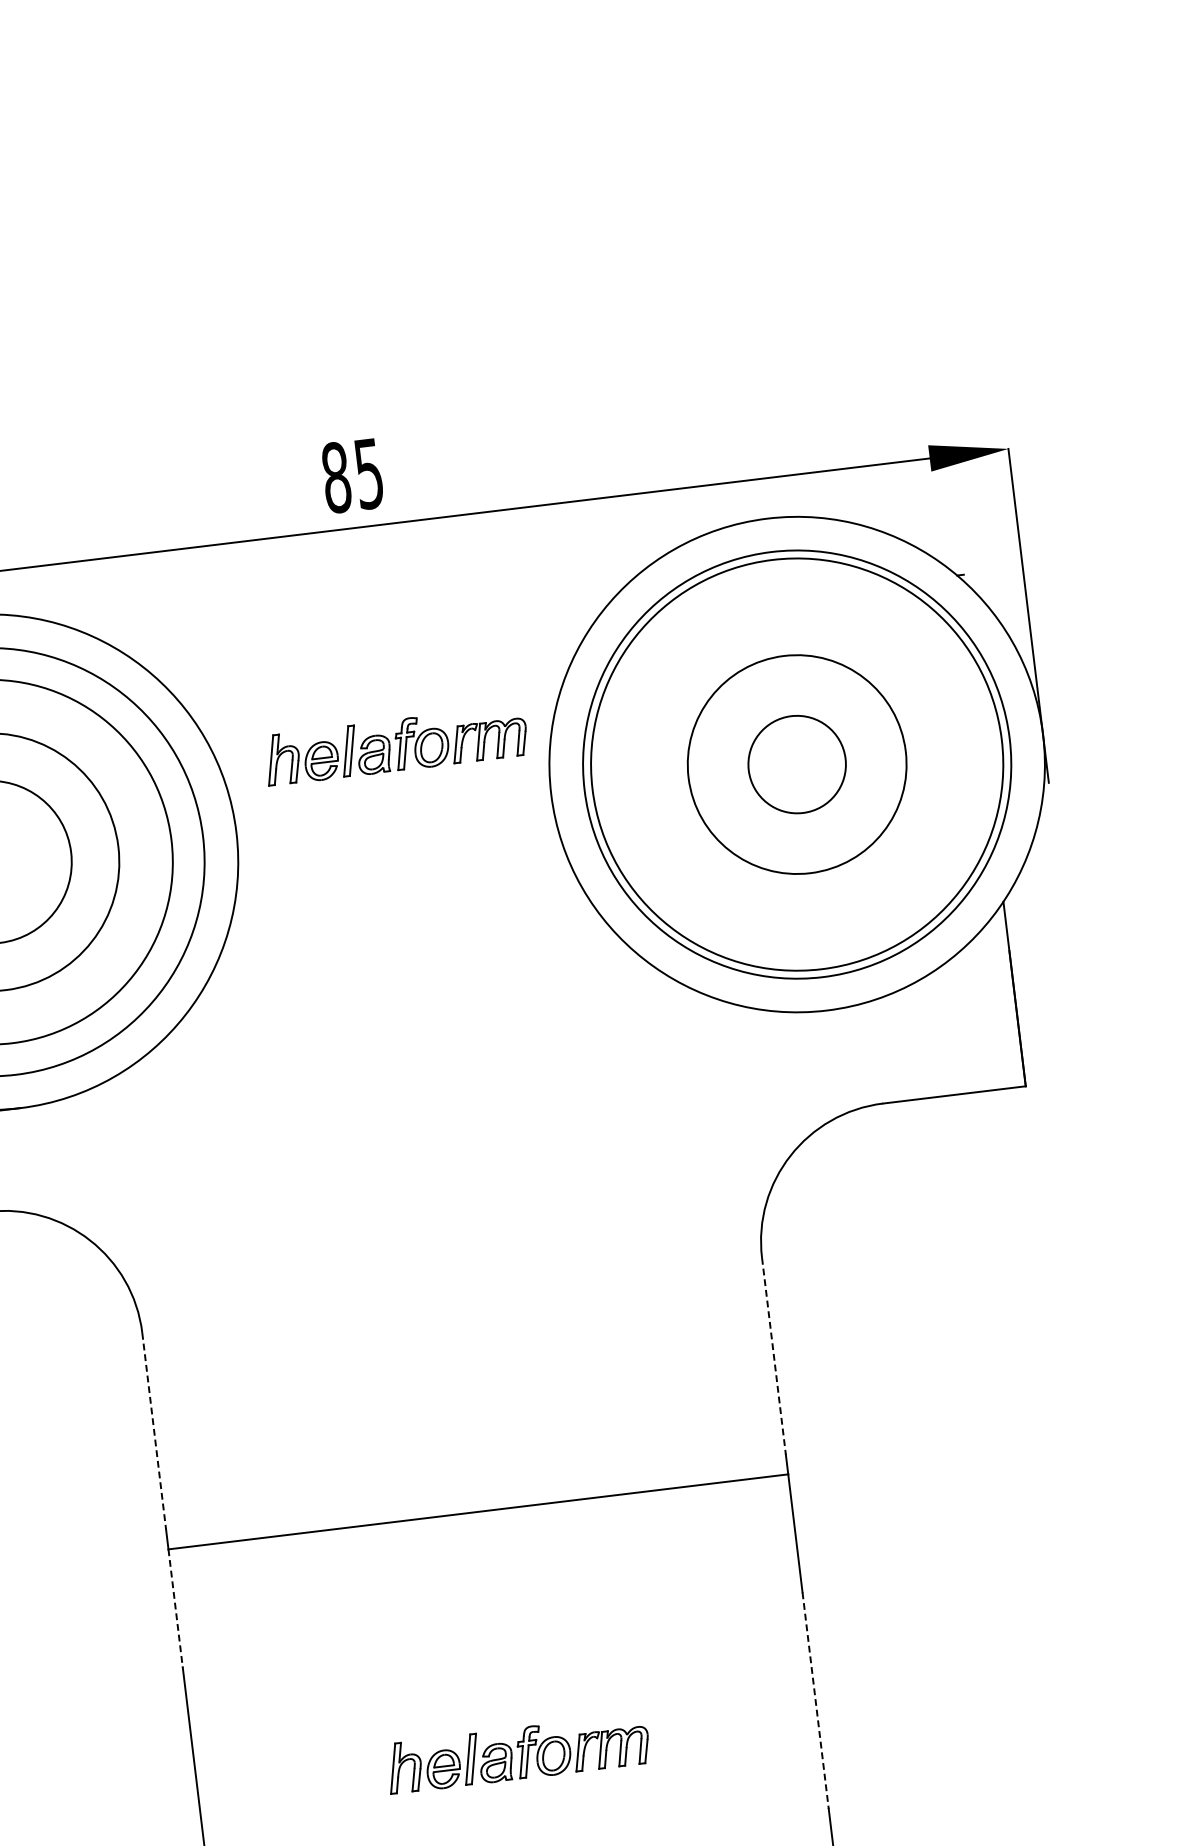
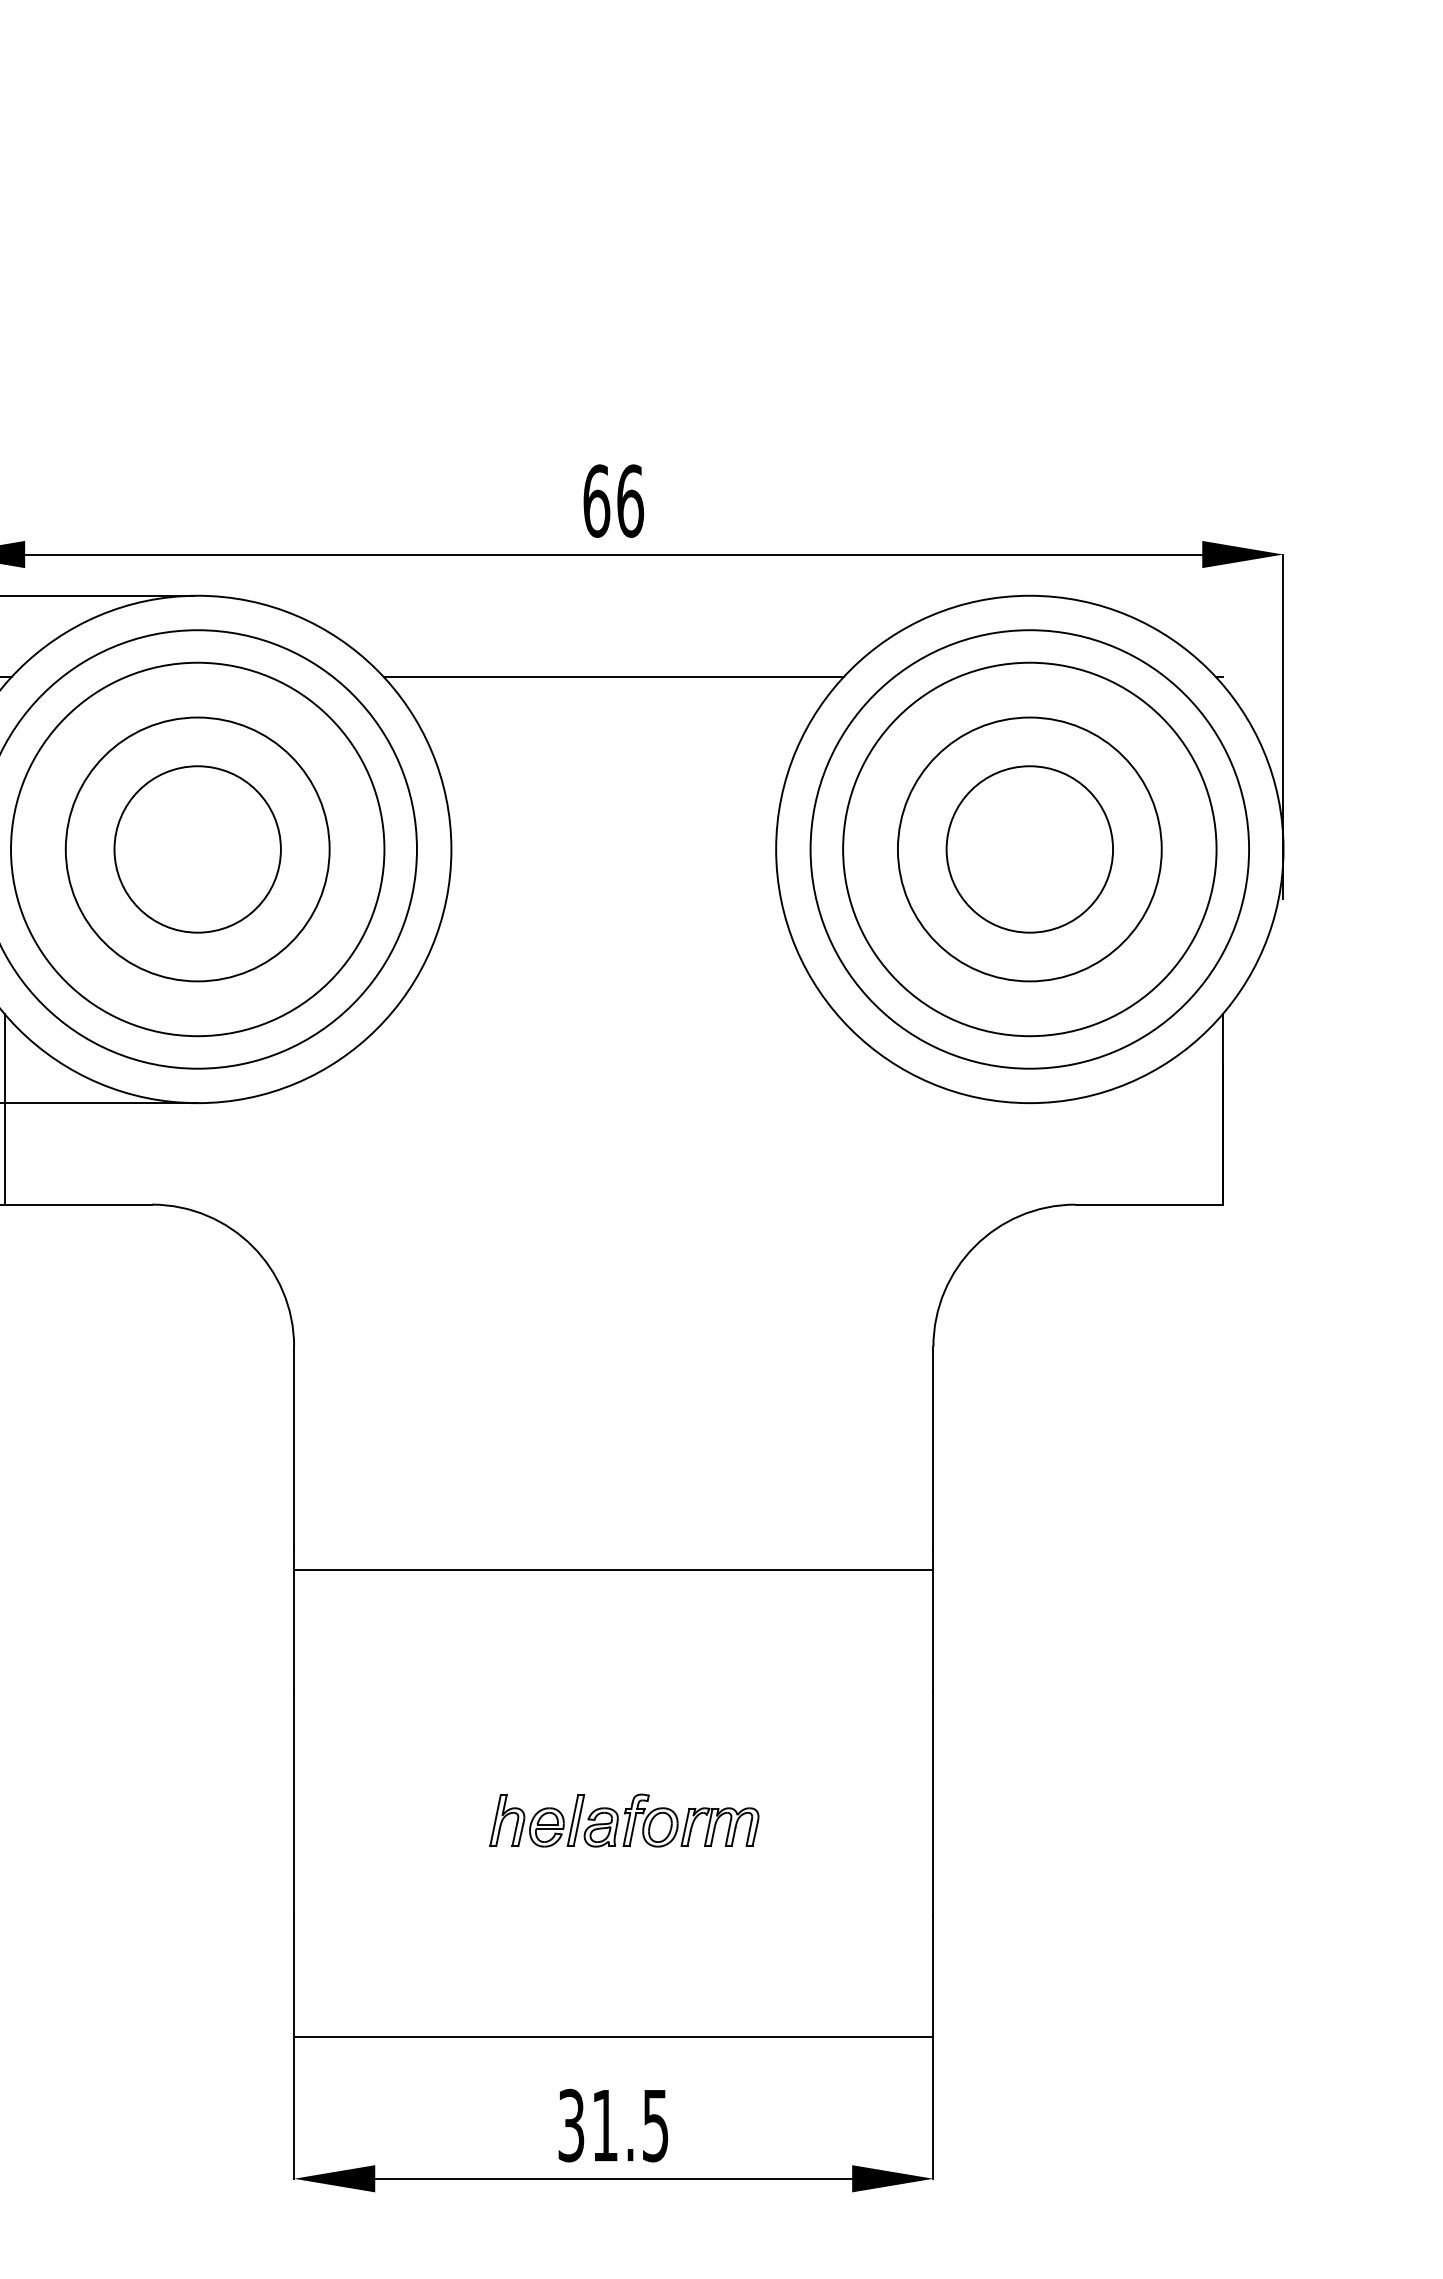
text: (352, 475) -> (613, 500), 85 -> 66
line: (373, 645) -> (613, 676), added
part: (396, 745) -> (624, 780), removed
circle: (796, 764) -> (1029, 849), size x0.62
circle: (796, 764) -> (1029, 849), size x1.67
circle: (796, 764) -> (1029, 849), size x1.67
line: (774, 1356) -> (933, 1448), dashed -> solid
line: (154, 1431) -> (294, 1448), dashed -> solid
line: (175, 1608) -> (294, 1630), dashed -> solid
line: (815, 1700) -> (933, 1803), dashed -> solid

